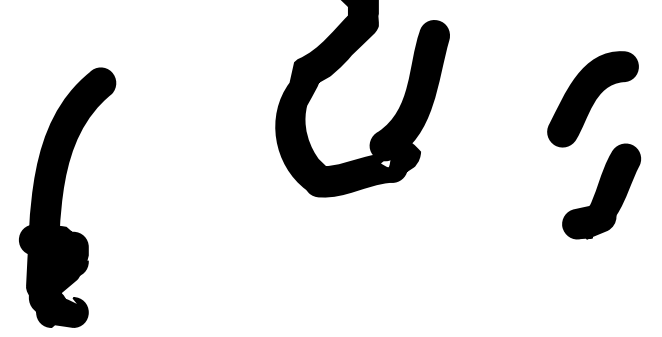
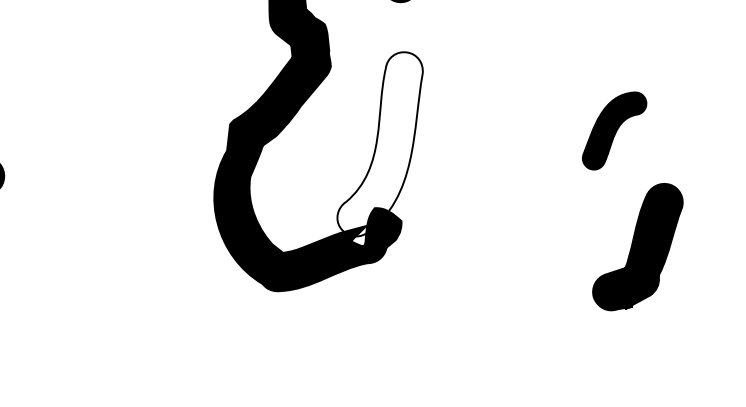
fill: (409, 90) -> (379, 144), removed
part: (592, 99) -> (613, 131), size x0.6

